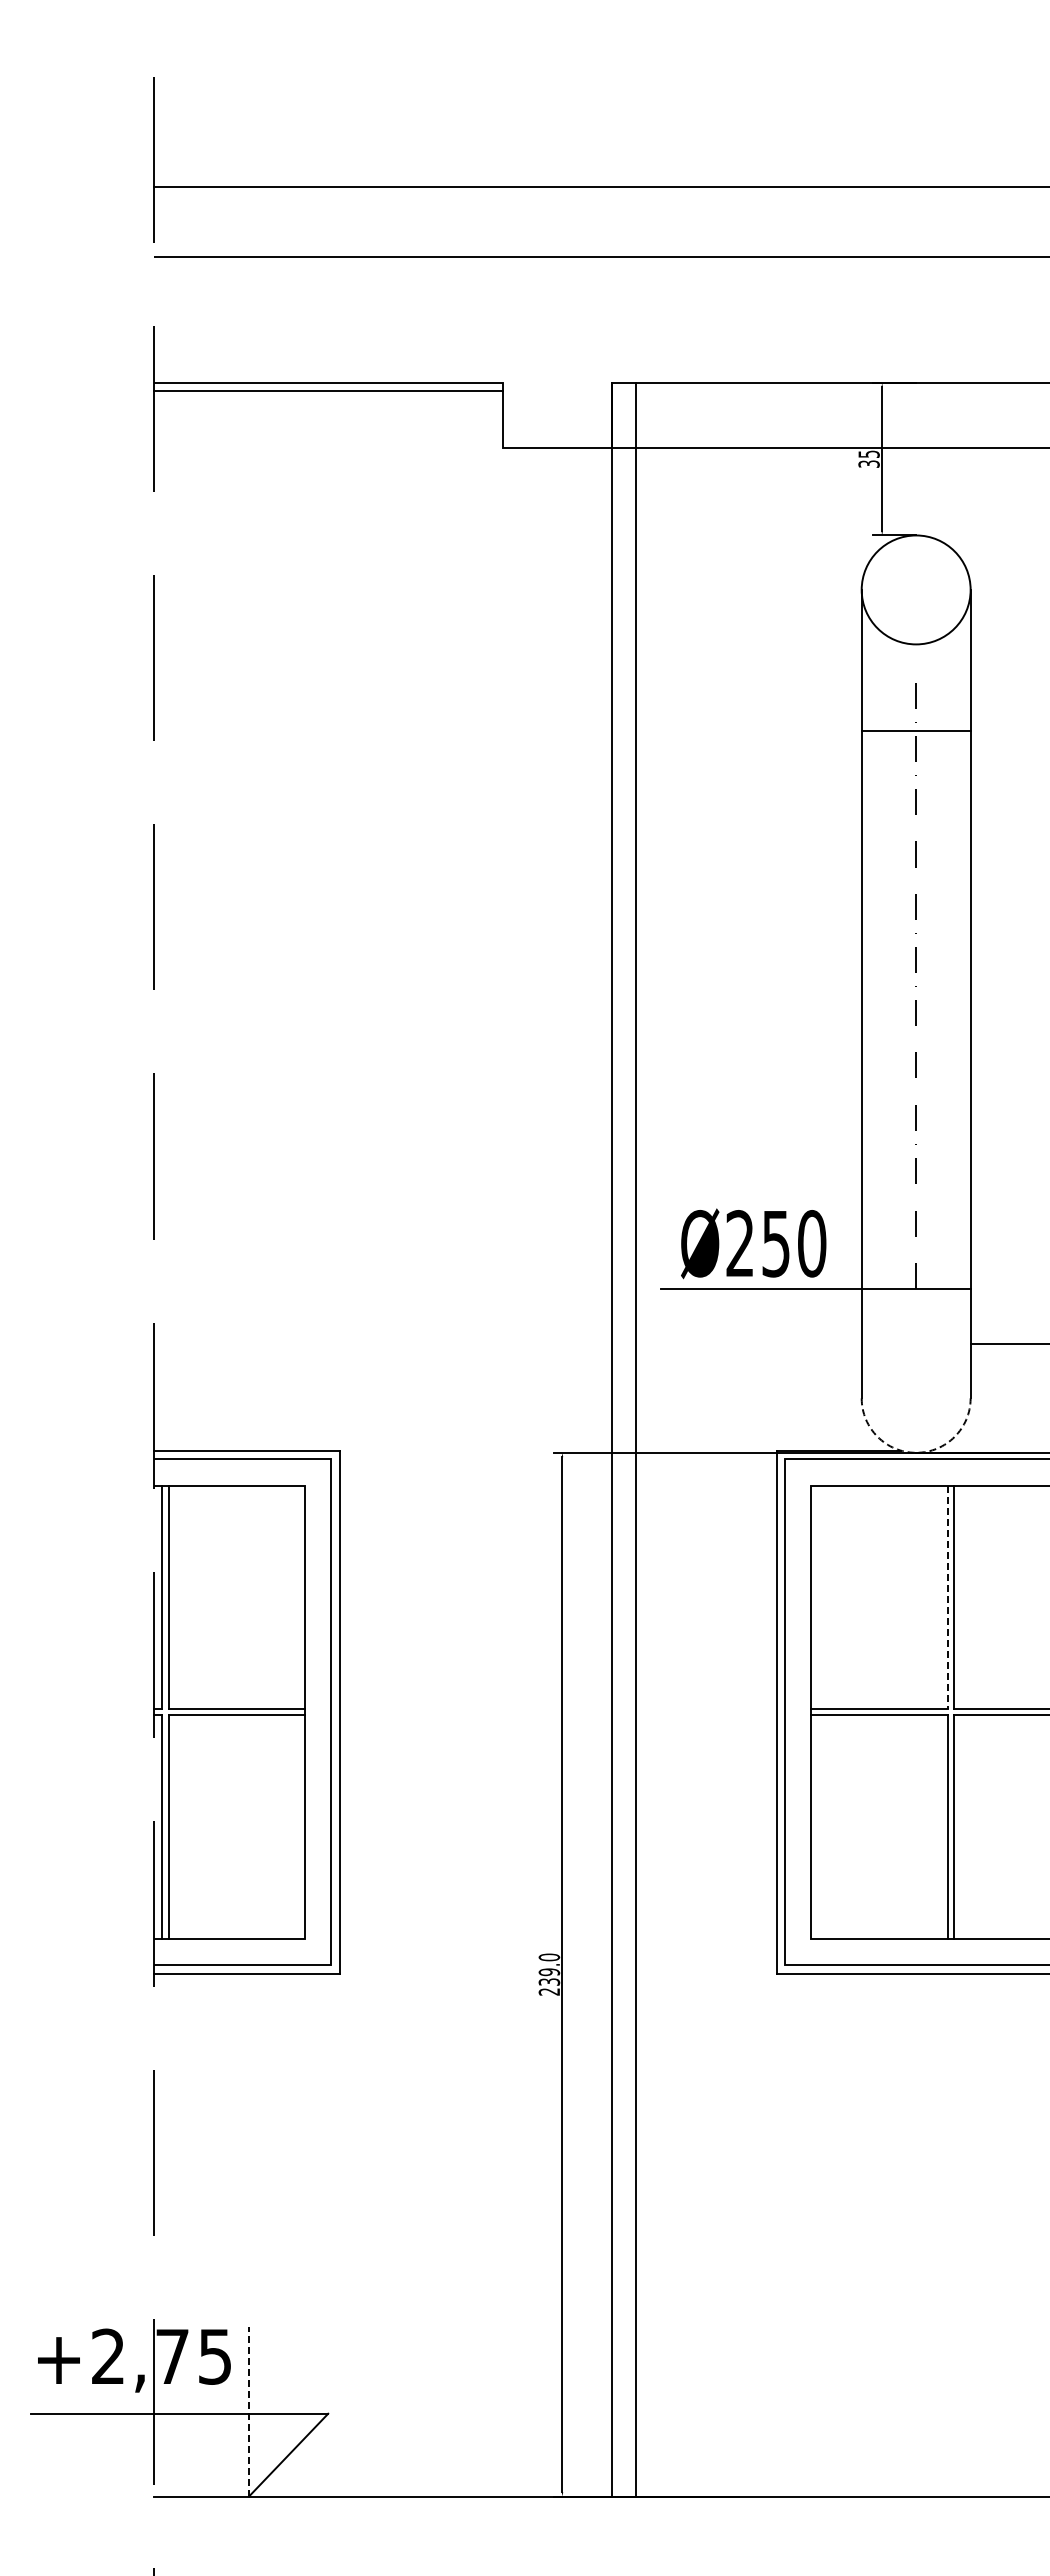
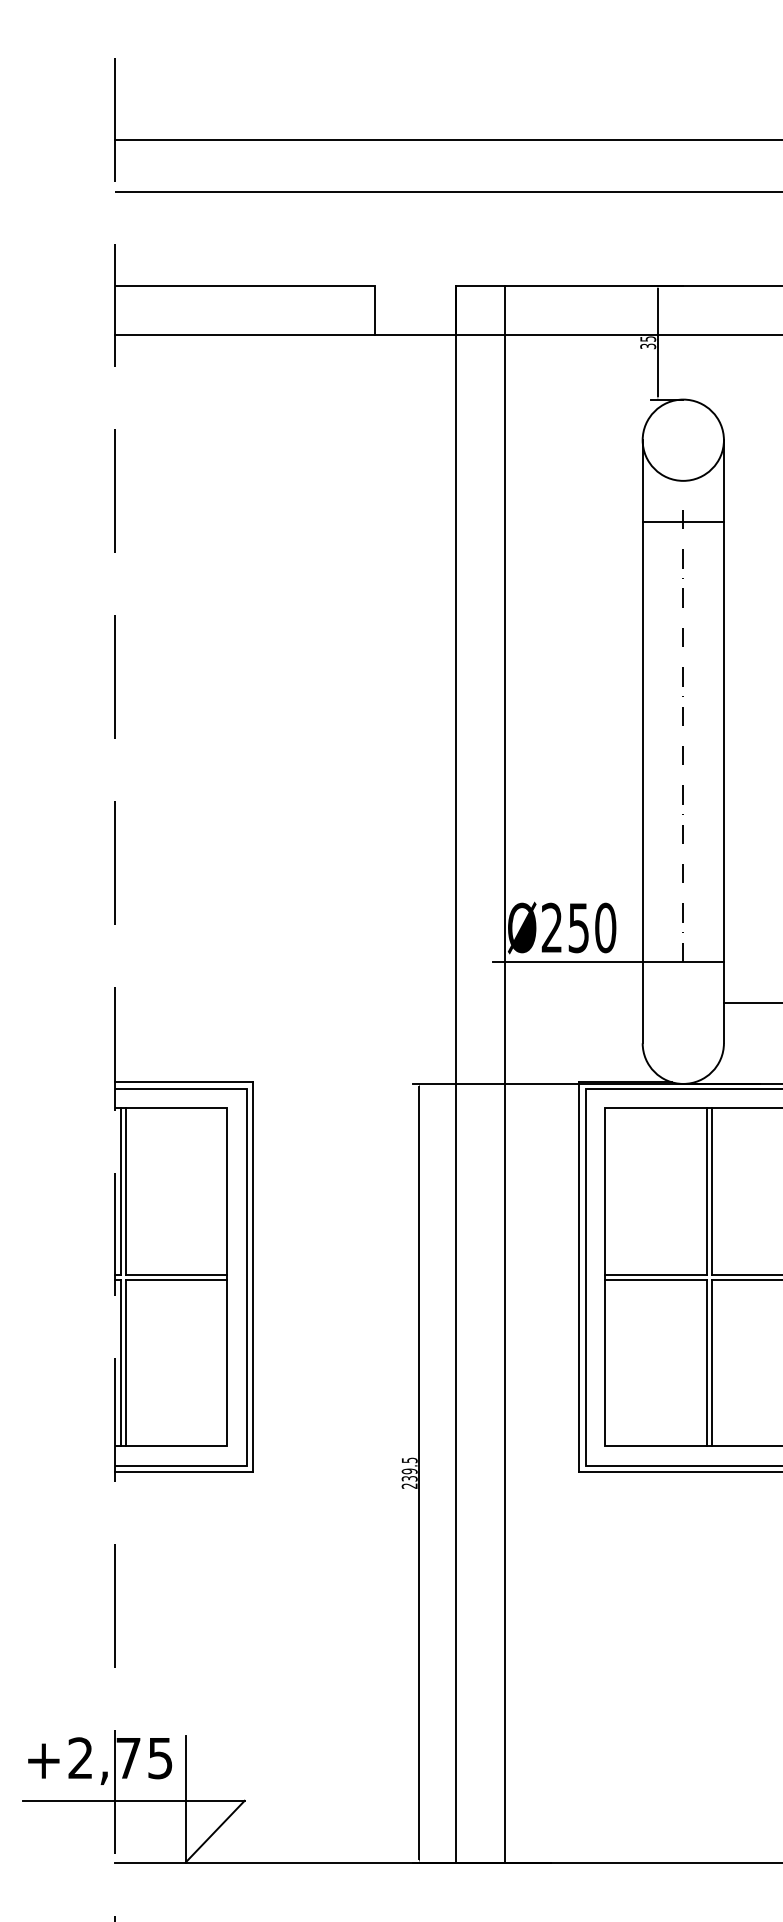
line: (328, 391) -> (244, 334), moved
line: (915, 730) -> (682, 521), moved
line: (636, 1439) -> (505, 1074), moved
arc: (916, 1452) -> (683, 1083), dashed -> solid
line: (947, 1597) -> (706, 1191), dashed -> solid
text: (549, 1957) -> (409, 1460), 239.0 -> 239.5
line: (249, 2411) -> (185, 1799), dashed -> solid

